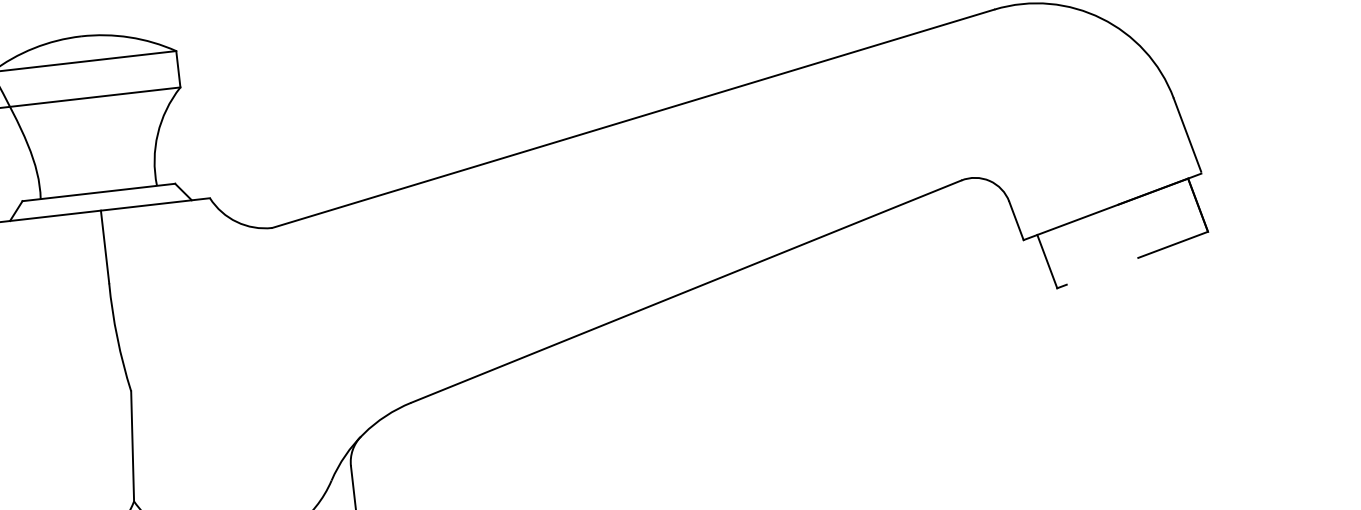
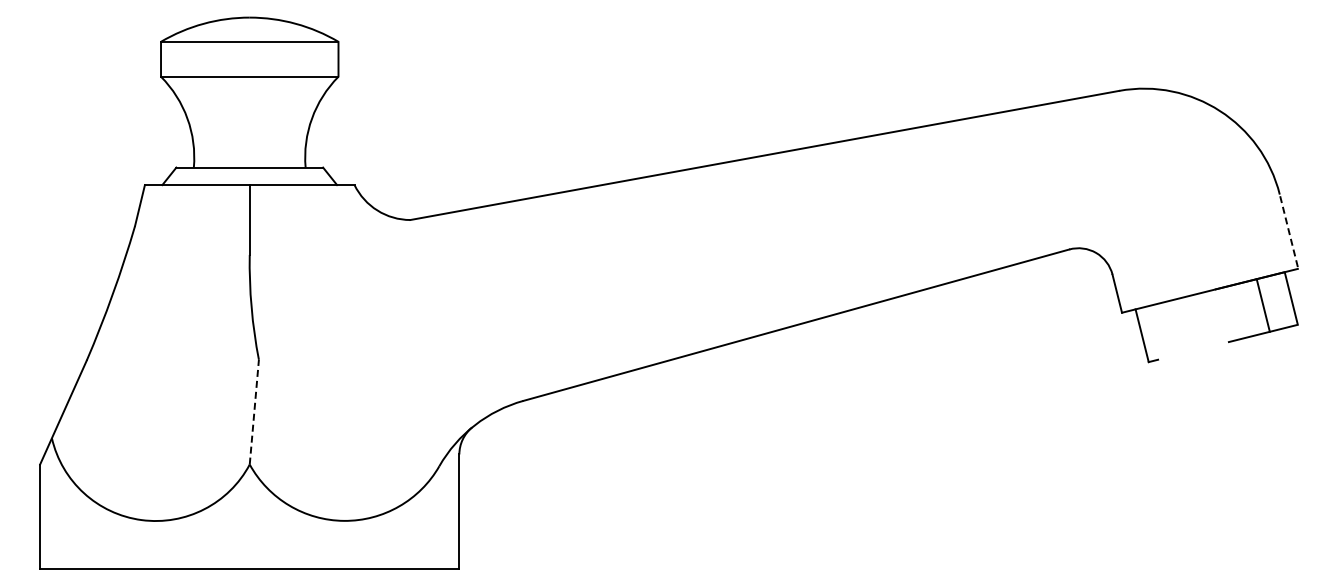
line: (1187, 134) -> (1288, 230), solid -> dashed
line: (1197, 205) -> (1262, 305), moved
line: (132, 446) -> (254, 412), solid -> dashed

